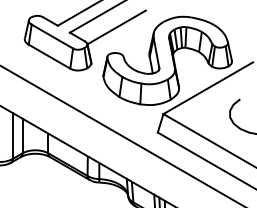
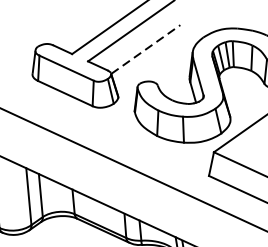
line: (116, 27) -> (145, 49), solid -> dashed

